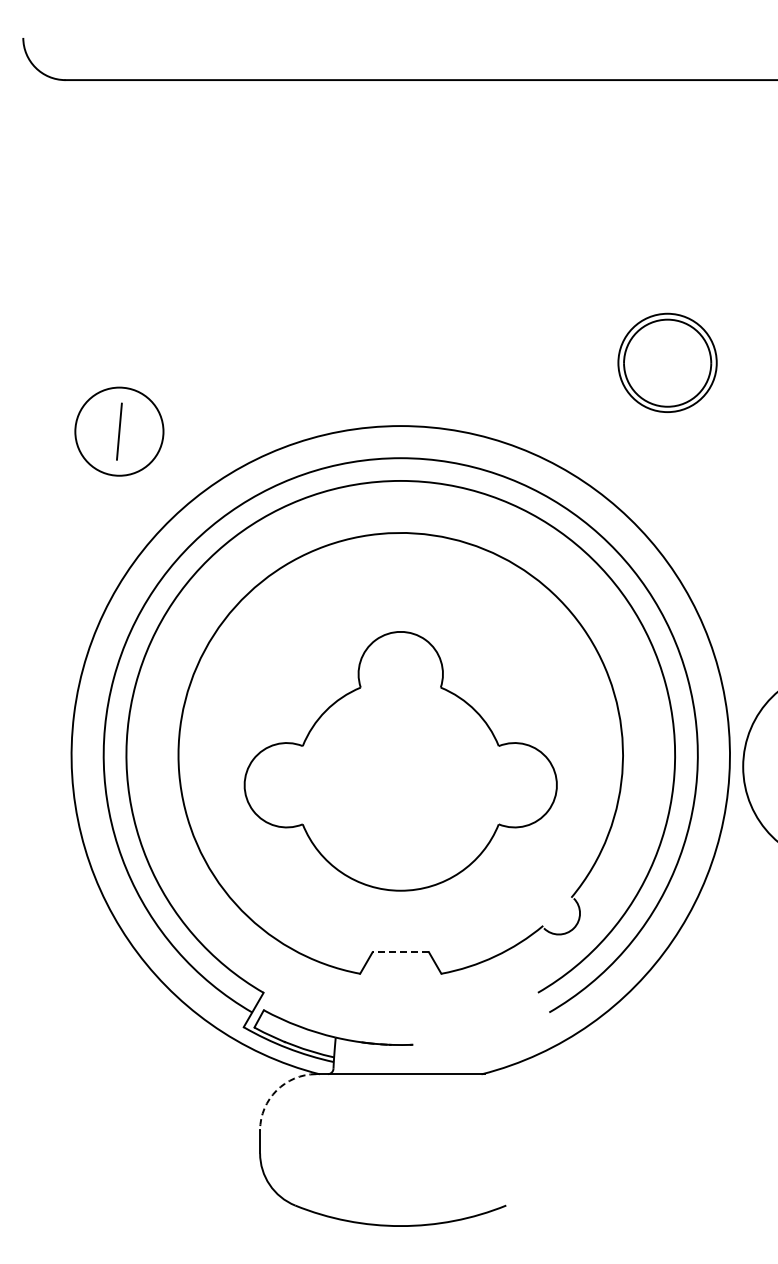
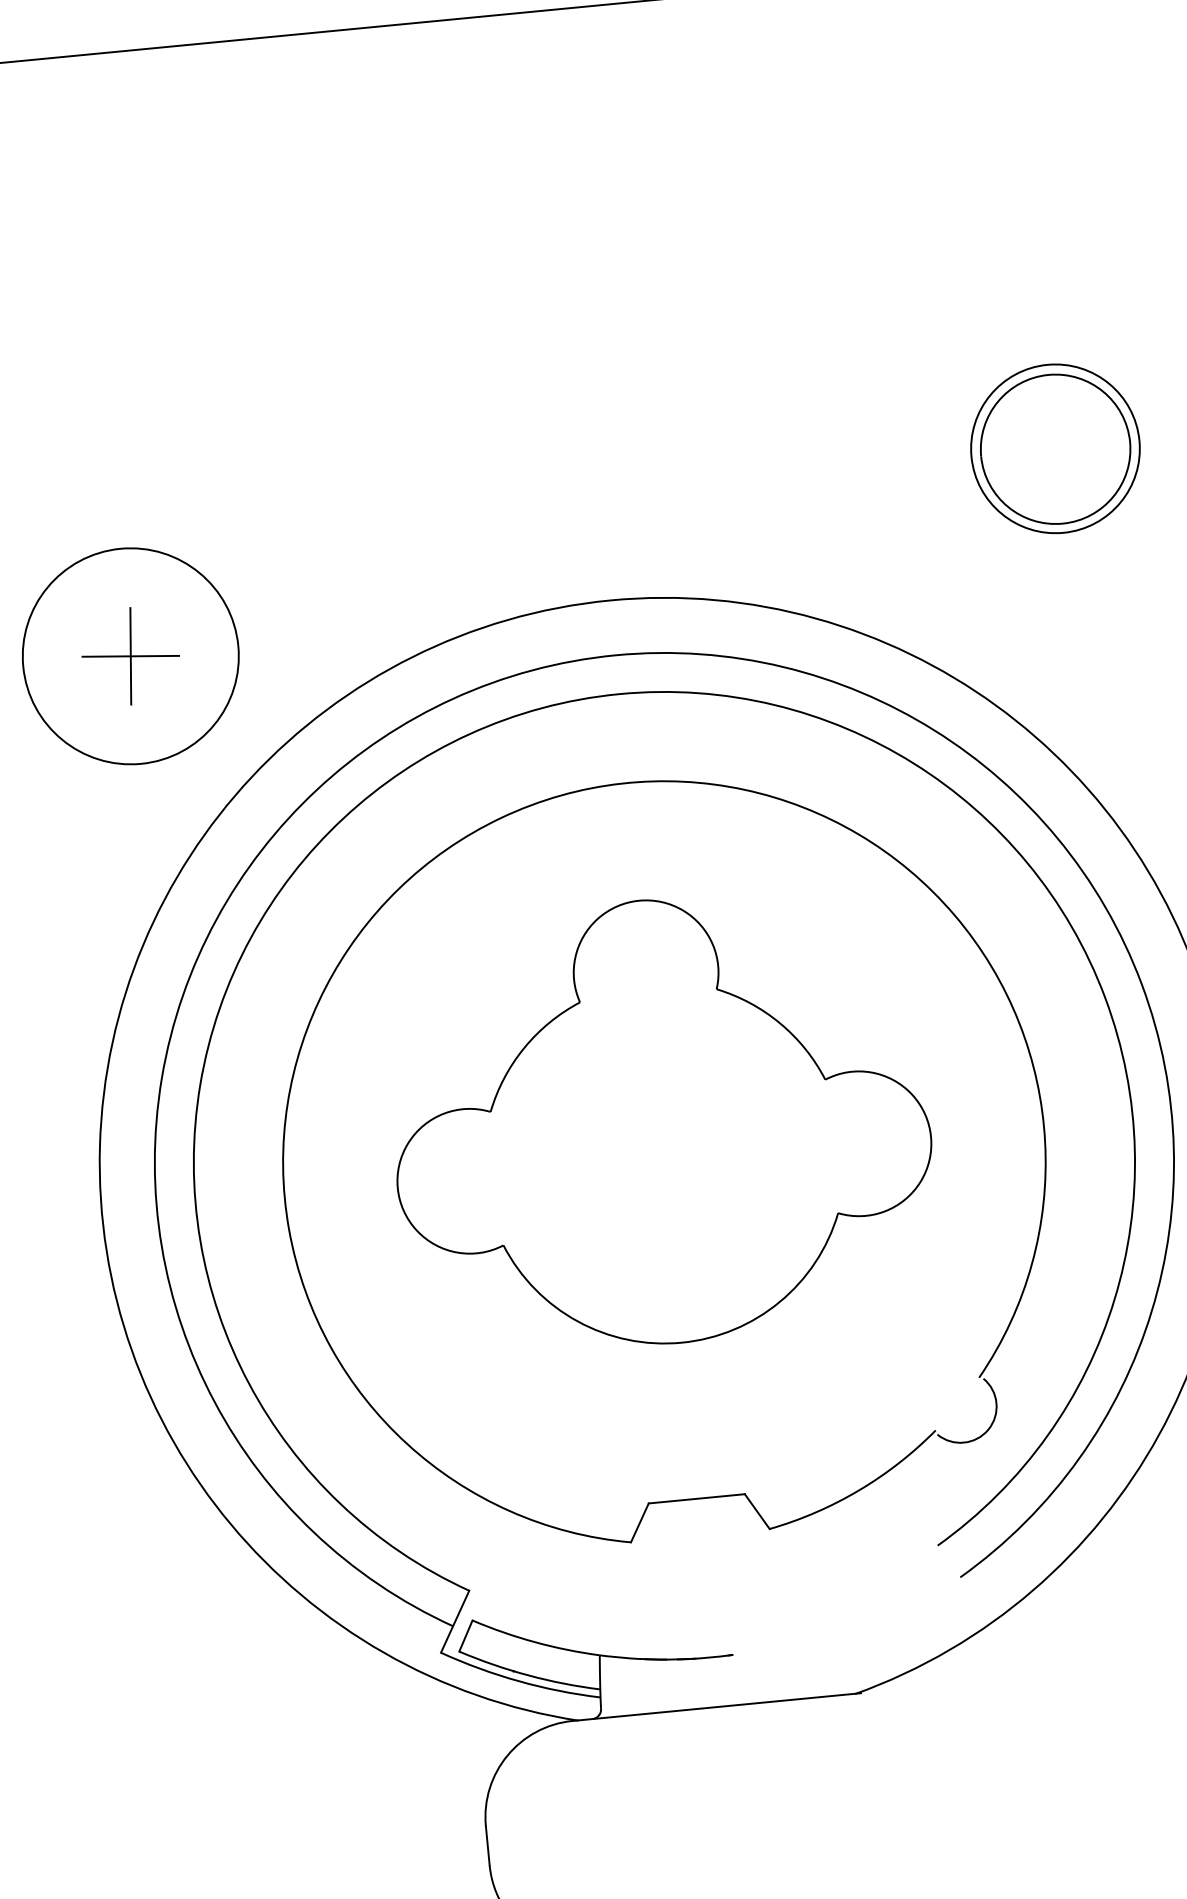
circle: (119, 431) -> (130, 655), size x1.43
line: (119, 431) -> (130, 655), added
part: (400, 761) -> (660, 1122), moved
line: (400, 952) -> (696, 1499), dashed -> solid
arc: (276, 1090) -> (507, 1755), dashed -> solid

